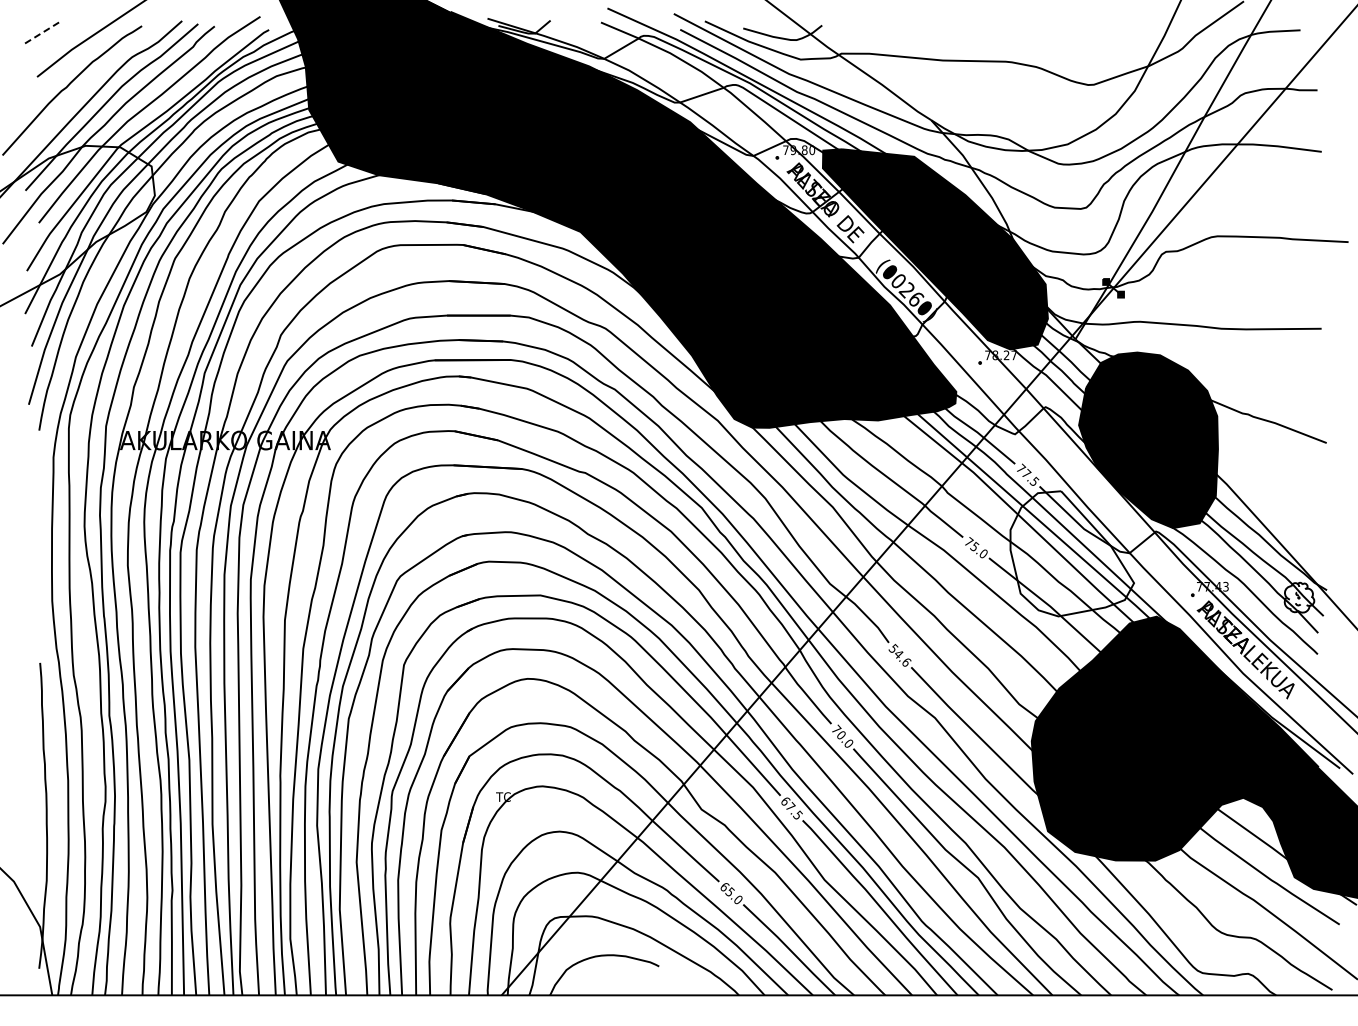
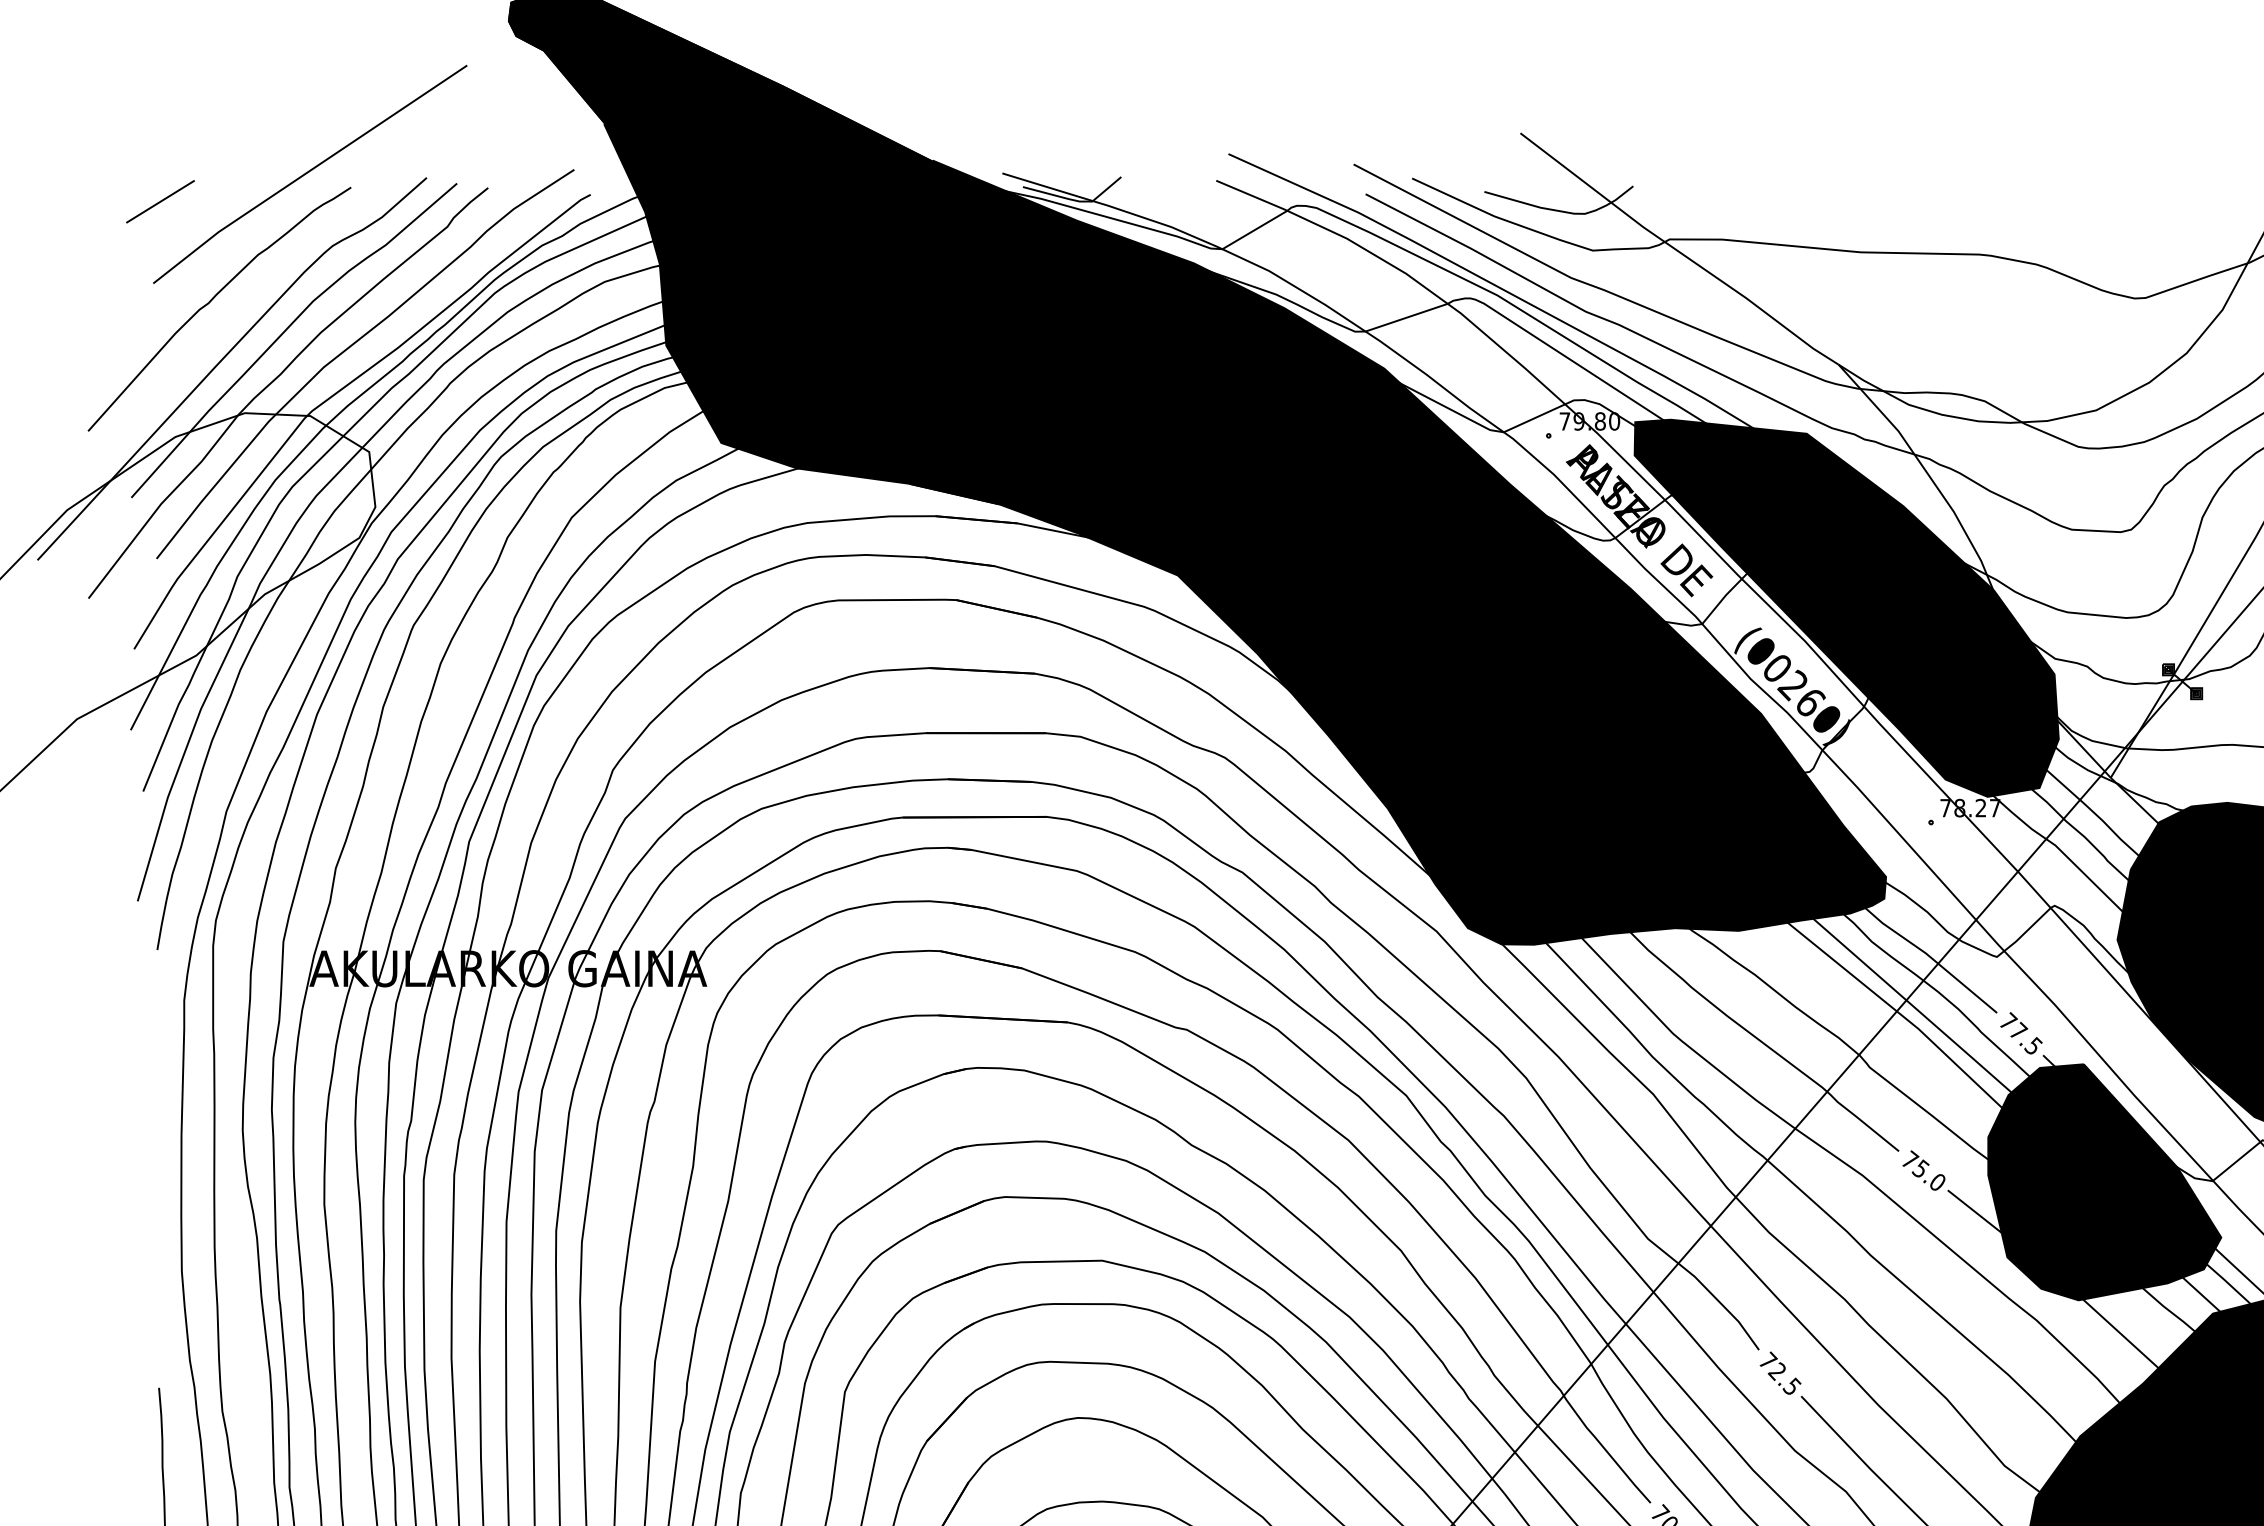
line: (40, 33) -> (159, 201), dashed -> solid
fill: (1072, 553) -> (2105, 1181), added
text: (899, 654) -> (1779, 1372), 54.6 -> 72.5

